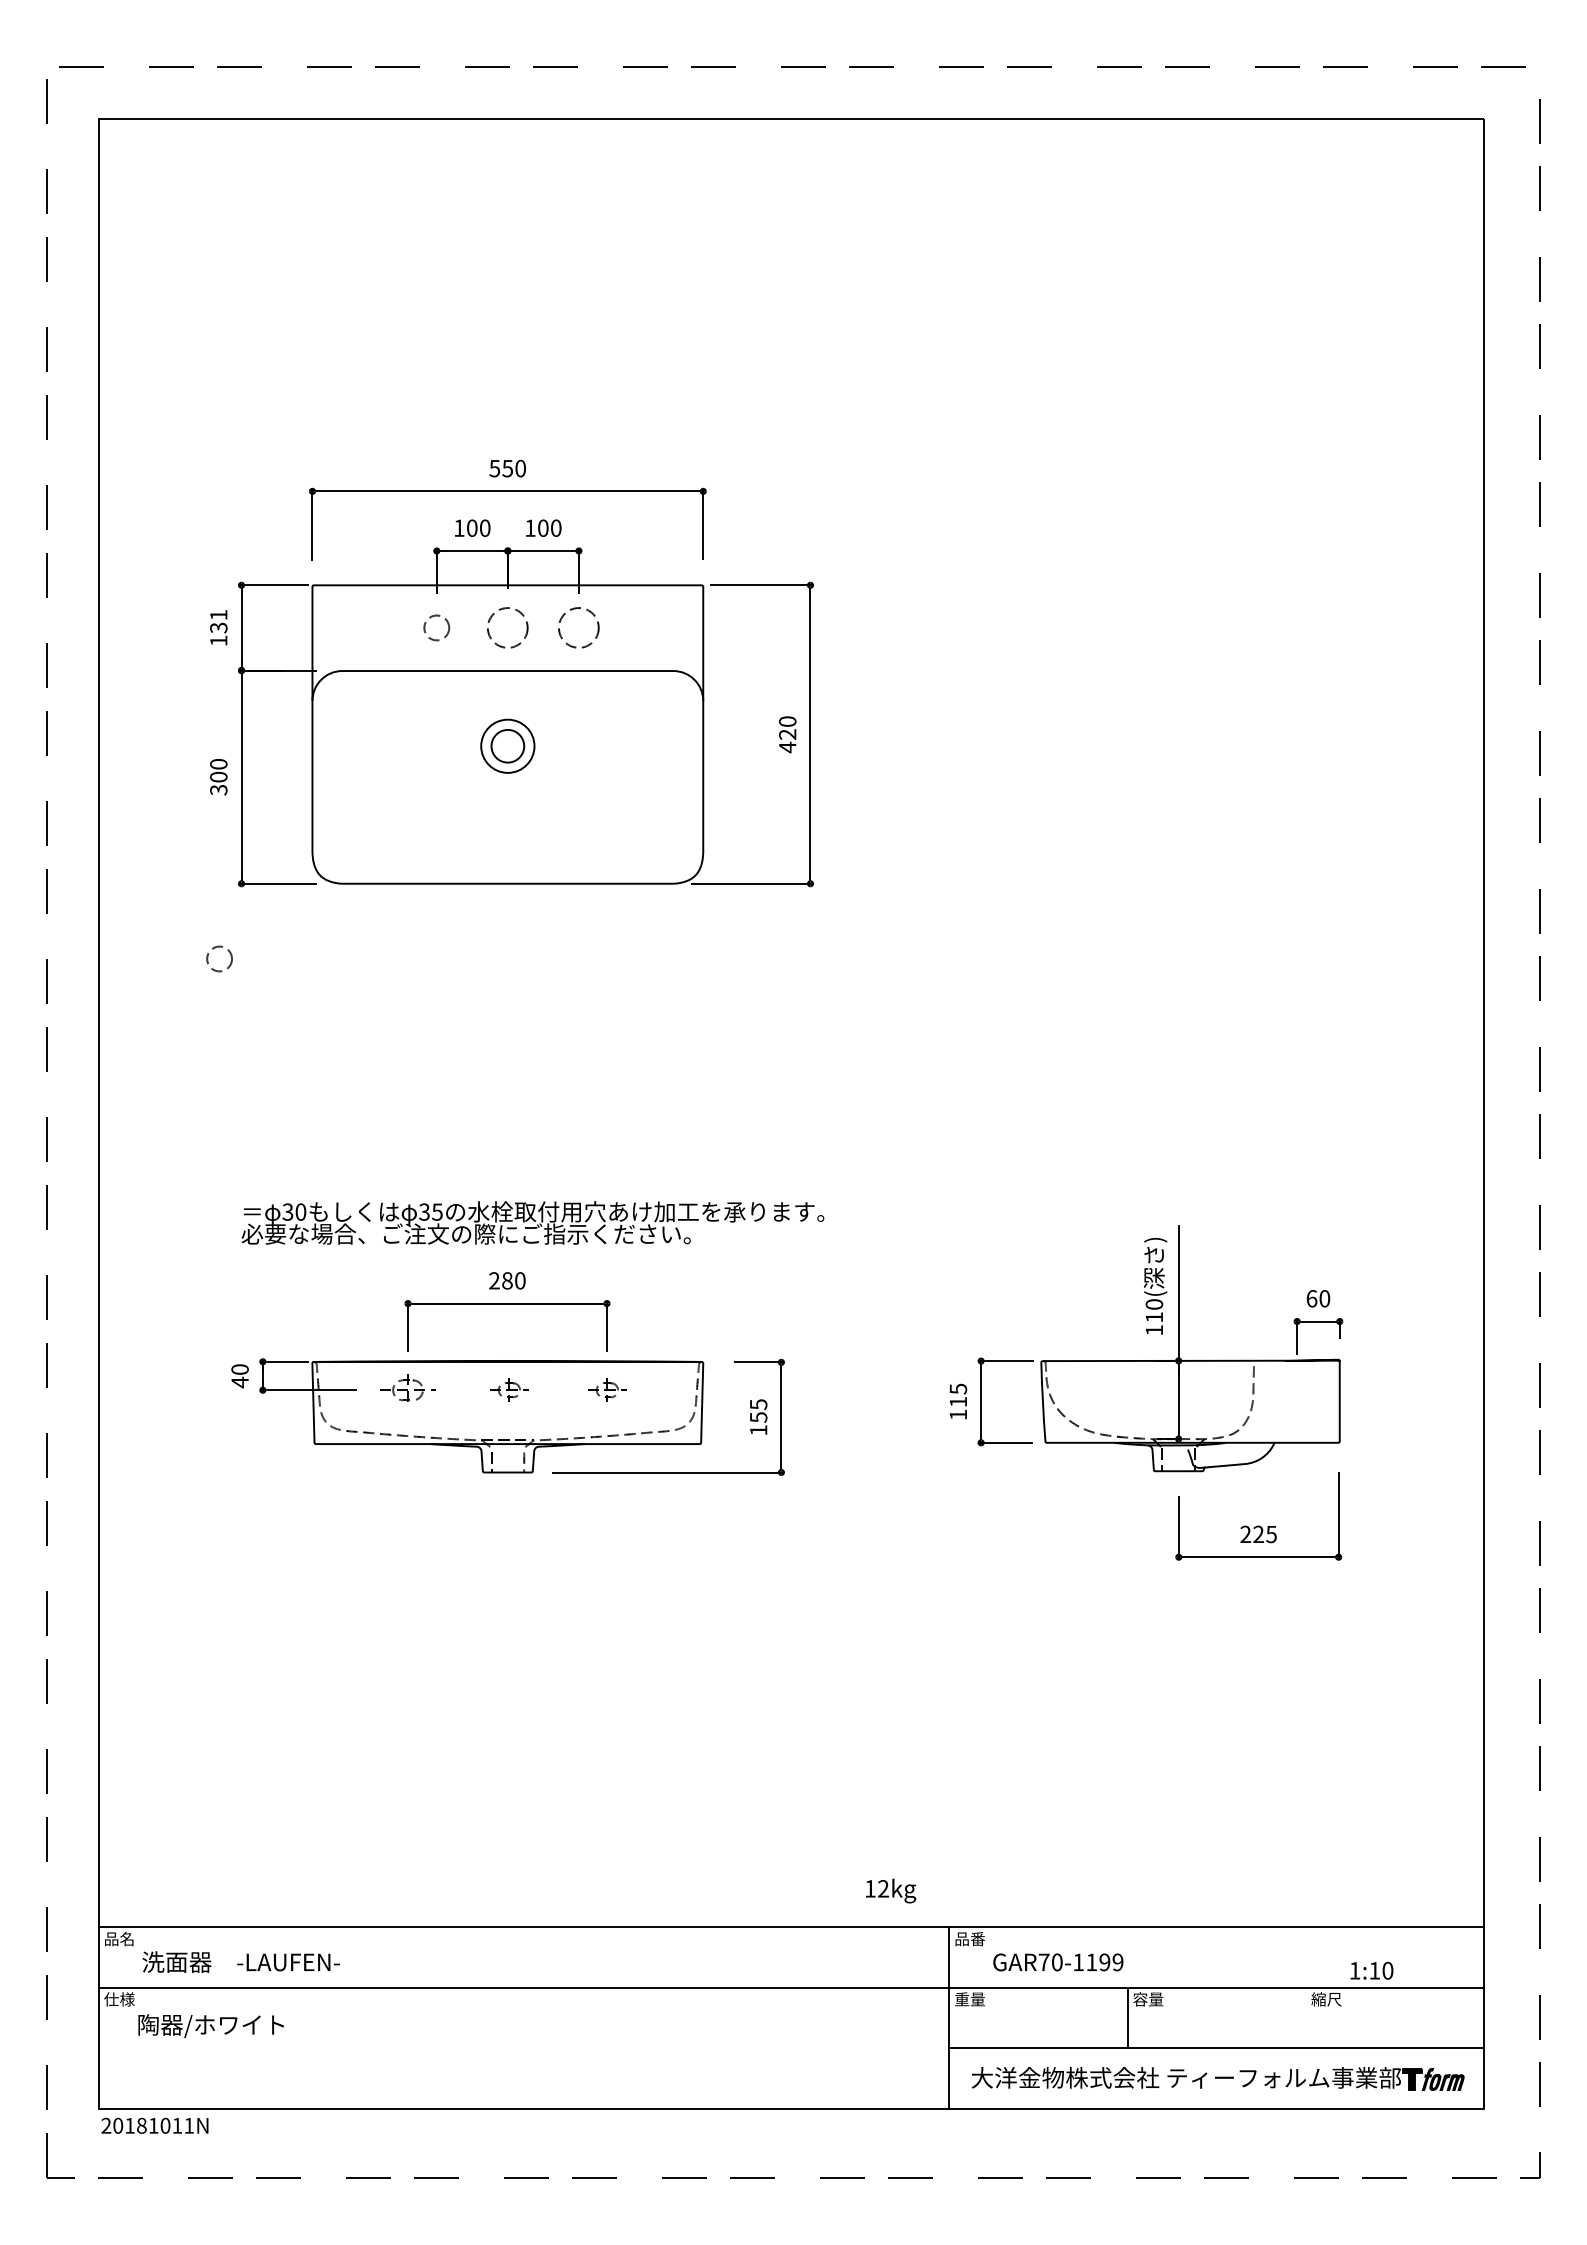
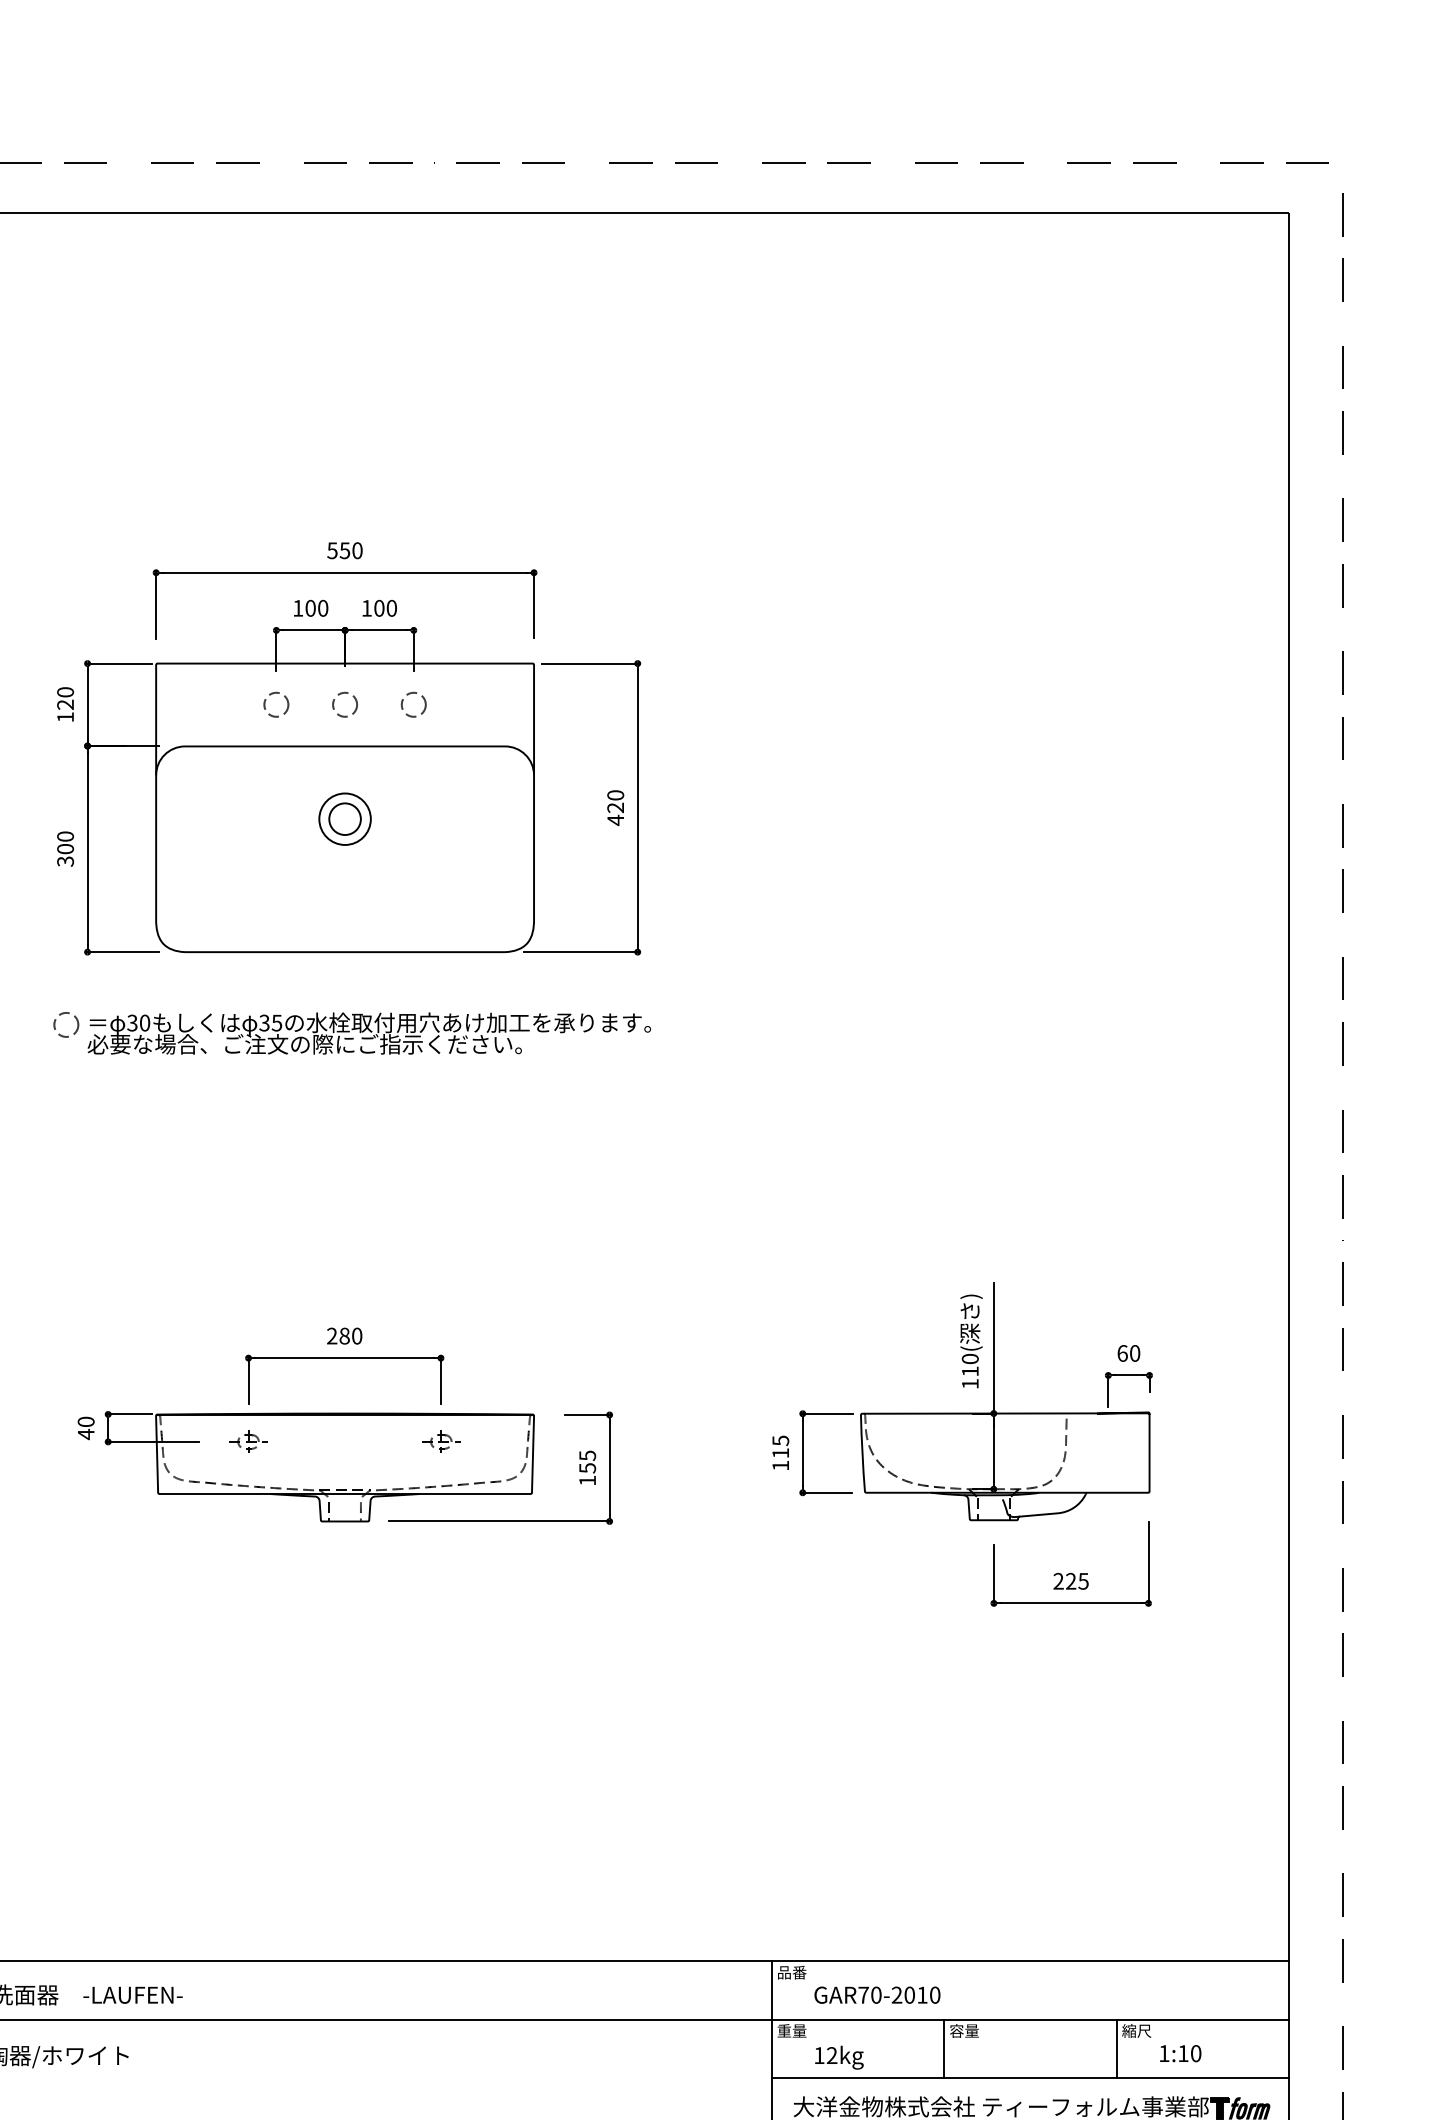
text: (218, 621) -> (65, 698), 131 -> 120
circle: (507, 627) -> (344, 704), size x0.62
circle: (578, 627) -> (413, 704), size x0.62
text: (532, 1222) -> (368, 1033), moved
part: (407, 1389) -> (248, 1441), size x0.71
part: (509, 1389) -> (346, 1441), removed
text: (891, 1890) -> (839, 2057), moved
text: (1098, 1962) -> (916, 1995), GAR70-1199 -> GAR70-2010
text: (1371, 1970) -> (1180, 2053), moved
line: (1305, 2017) -> (1116, 2048), added

